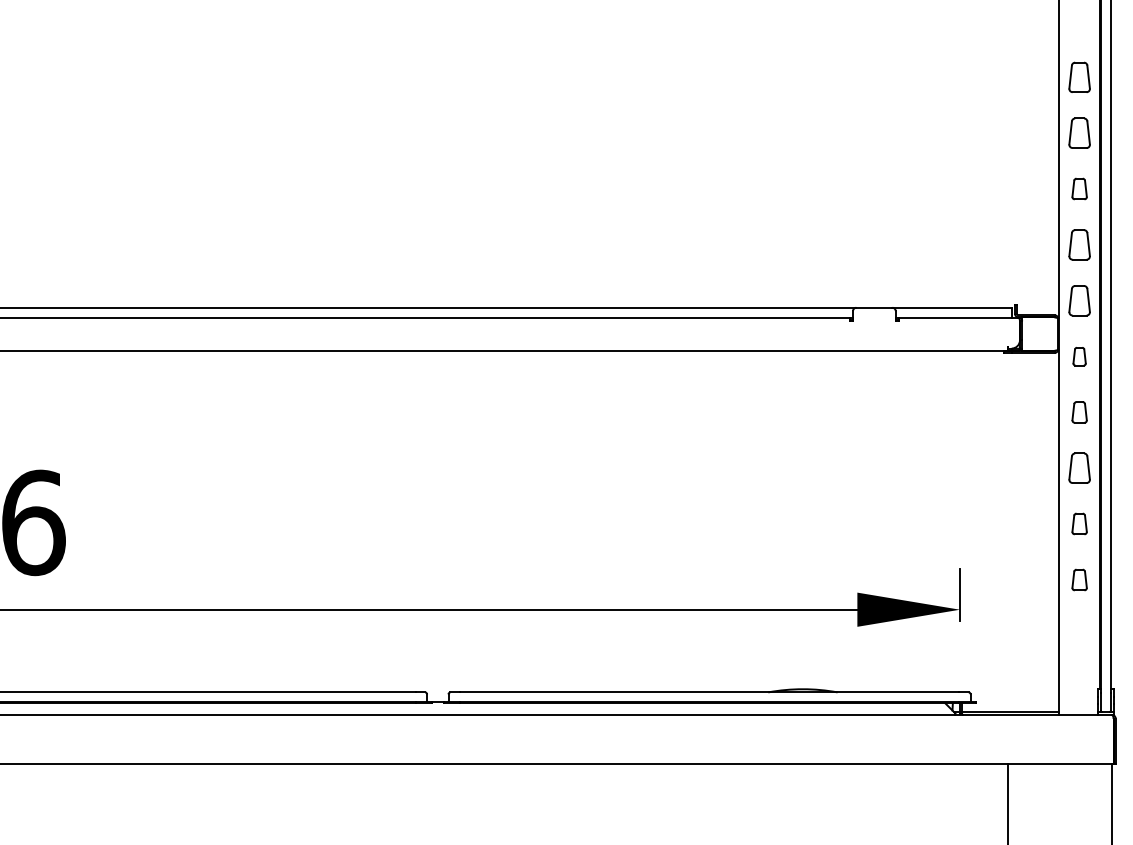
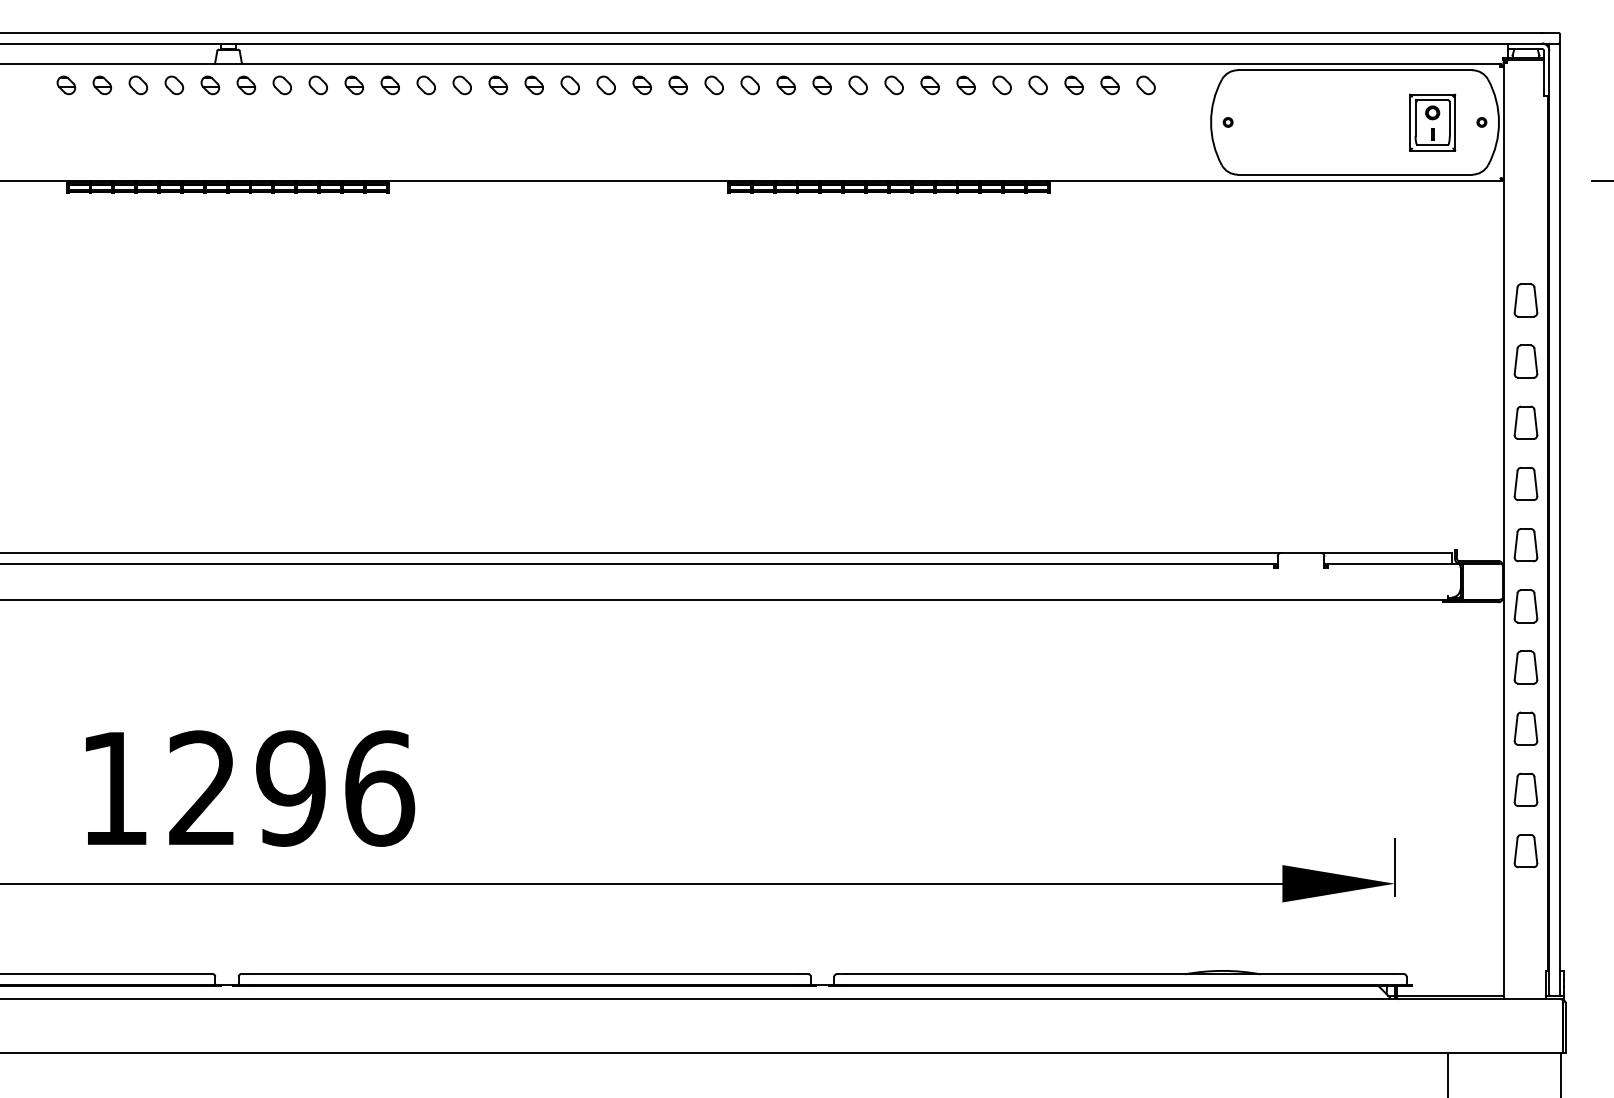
part: (1079, 188) -> (1525, 422), size x1.43
part: (1079, 356) -> (1525, 606), size x1.67
part: (1079, 412) -> (1525, 667), size x1.43
part: (1079, 523) -> (1525, 789), size x1.43
part: (1079, 580) -> (1525, 851), size x1.43

